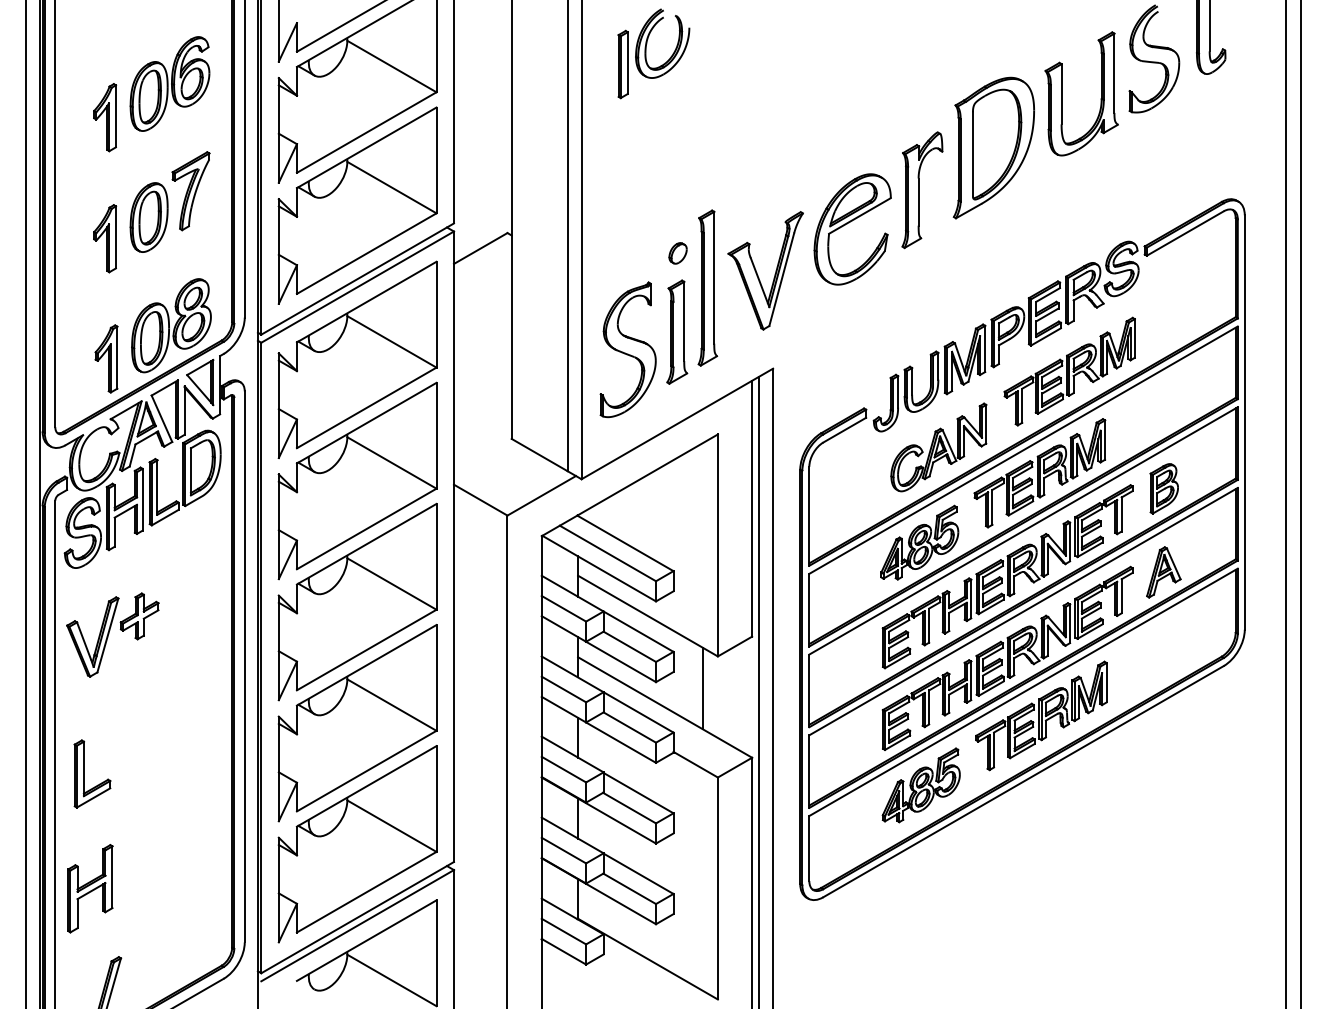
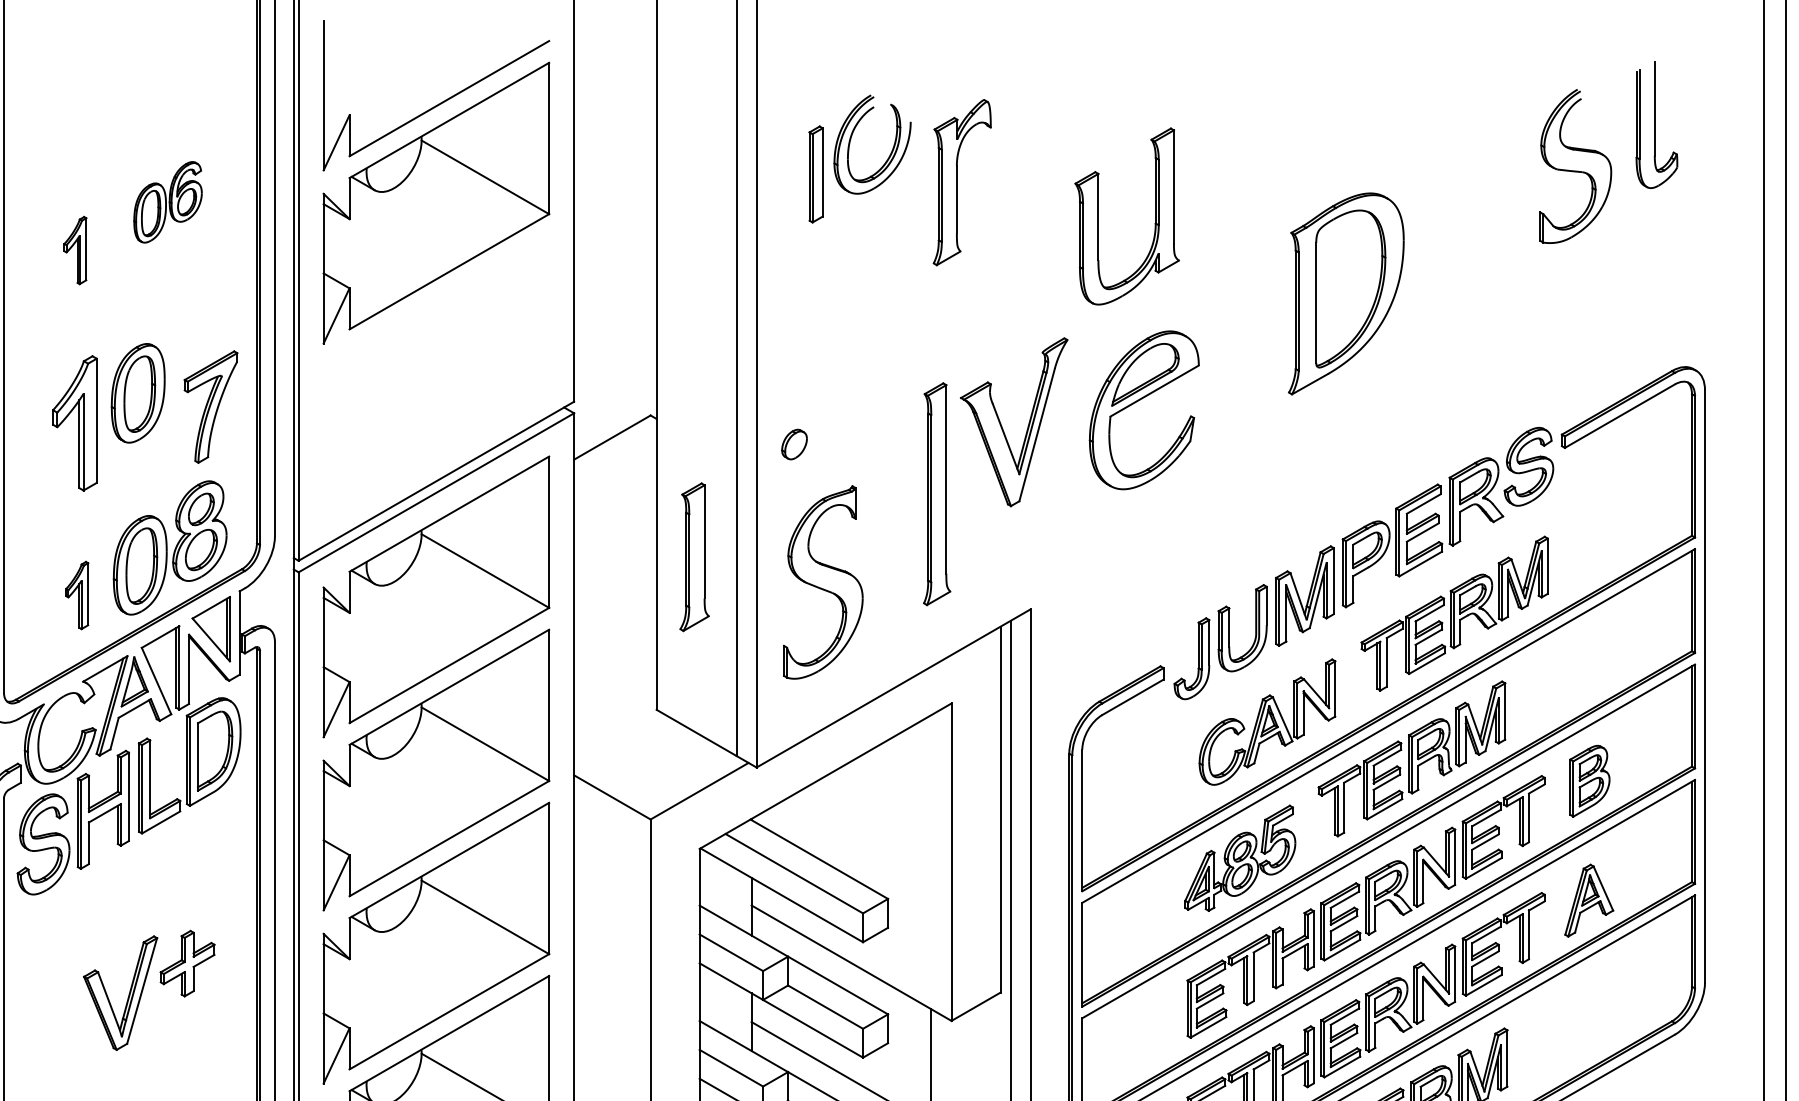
part: (169, 83) -> (167, 201), size x0.6
part: (1062, 93) -> (1099, 215), moved
part: (105, 117) -> (75, 250), size x0.7
part: (922, 190) -> (962, 183), moved
part: (190, 191) -> (210, 407), moved
part: (357, 205) -> (436, 376), removed
part: (105, 238) -> (75, 423), size x1.4
part: (677, 253) -> (793, 444), moved
part: (757, 272) -> (1002, 424), moved
part: (677, 331) -> (694, 556), moved
part: (106, 358) -> (77, 594), size x0.7
part: (112, 634) -> (148, 989), moved

